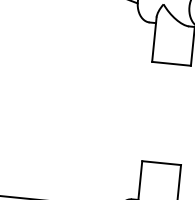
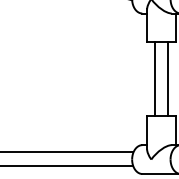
line: (157, 112) -> (154, 79), added
line: (175, 114) -> (168, 79), added

